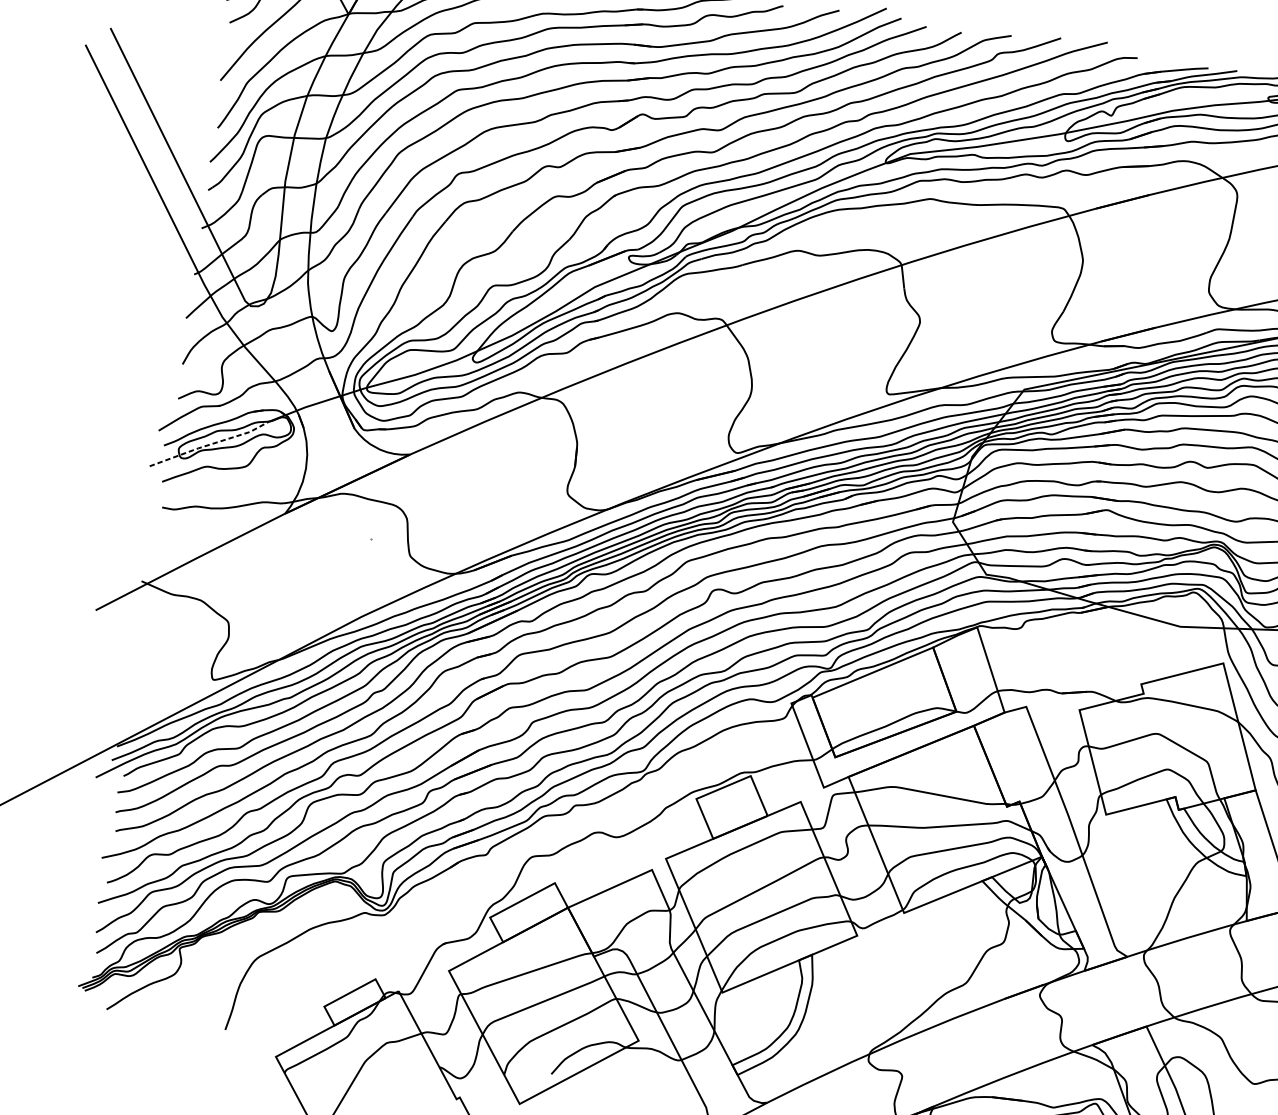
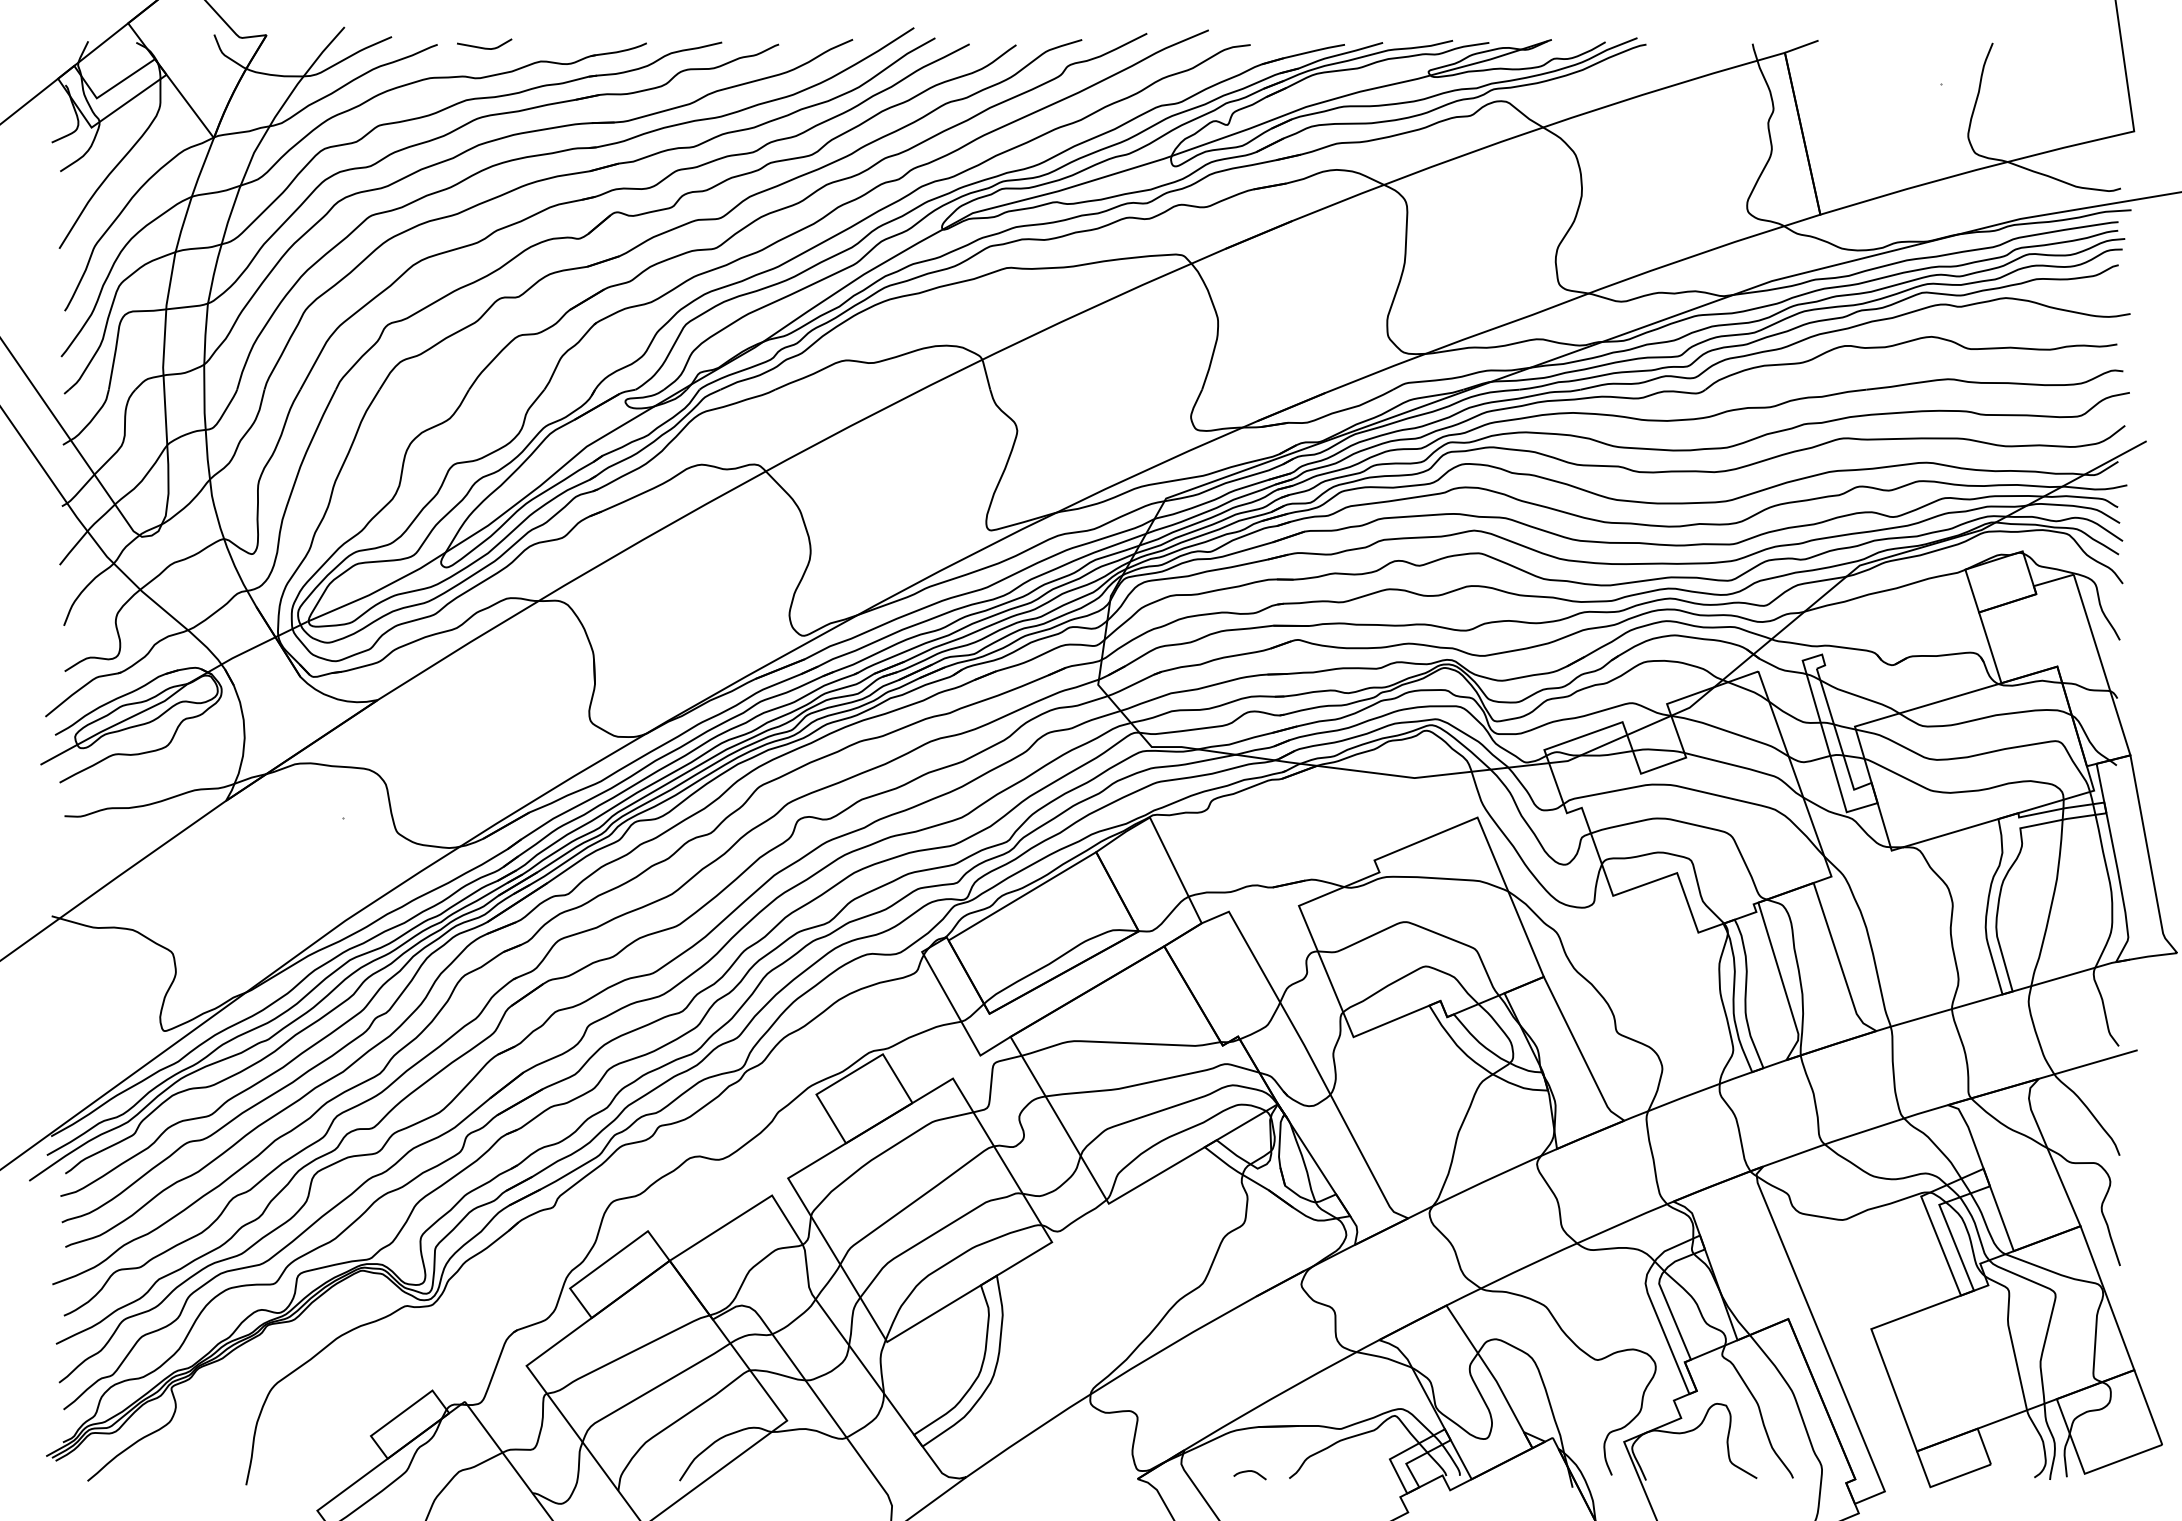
line: (209, 444) -> (114, 725), dashed -> solid

